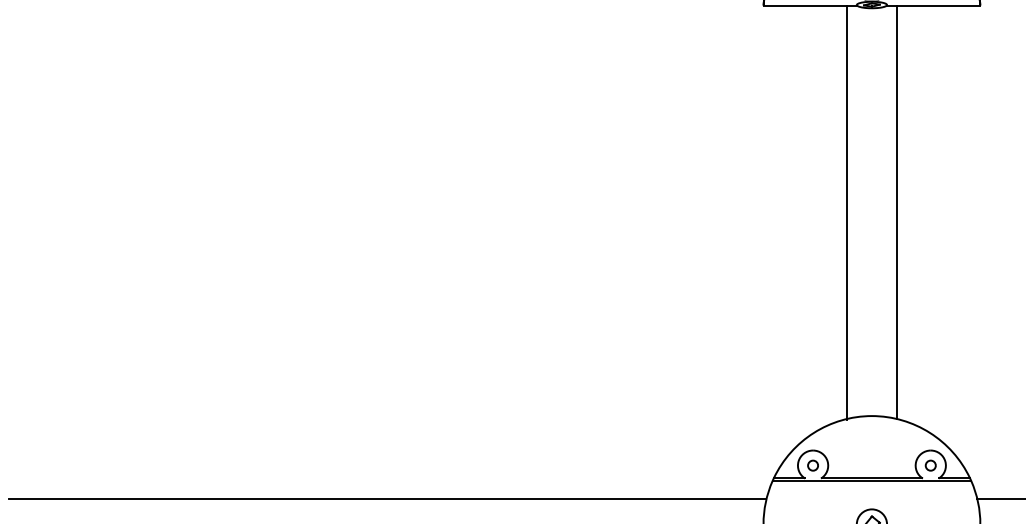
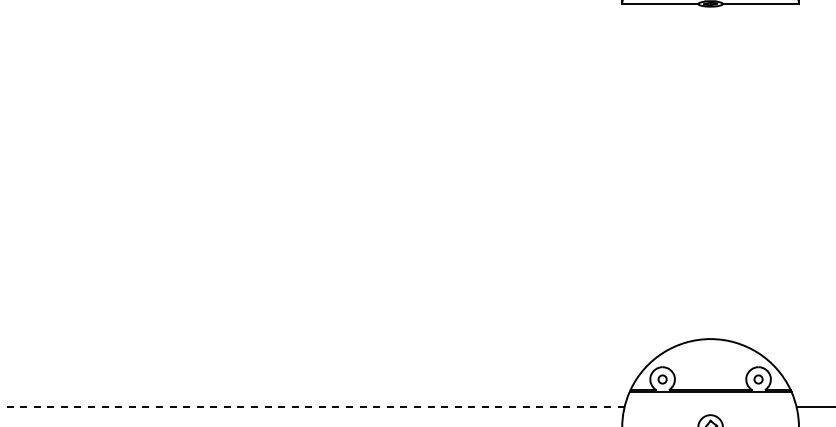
line: (847, 211) -> (690, 172), removed
line: (897, 211) -> (731, 172), removed
line: (387, 498) -> (315, 406), solid -> dashed

